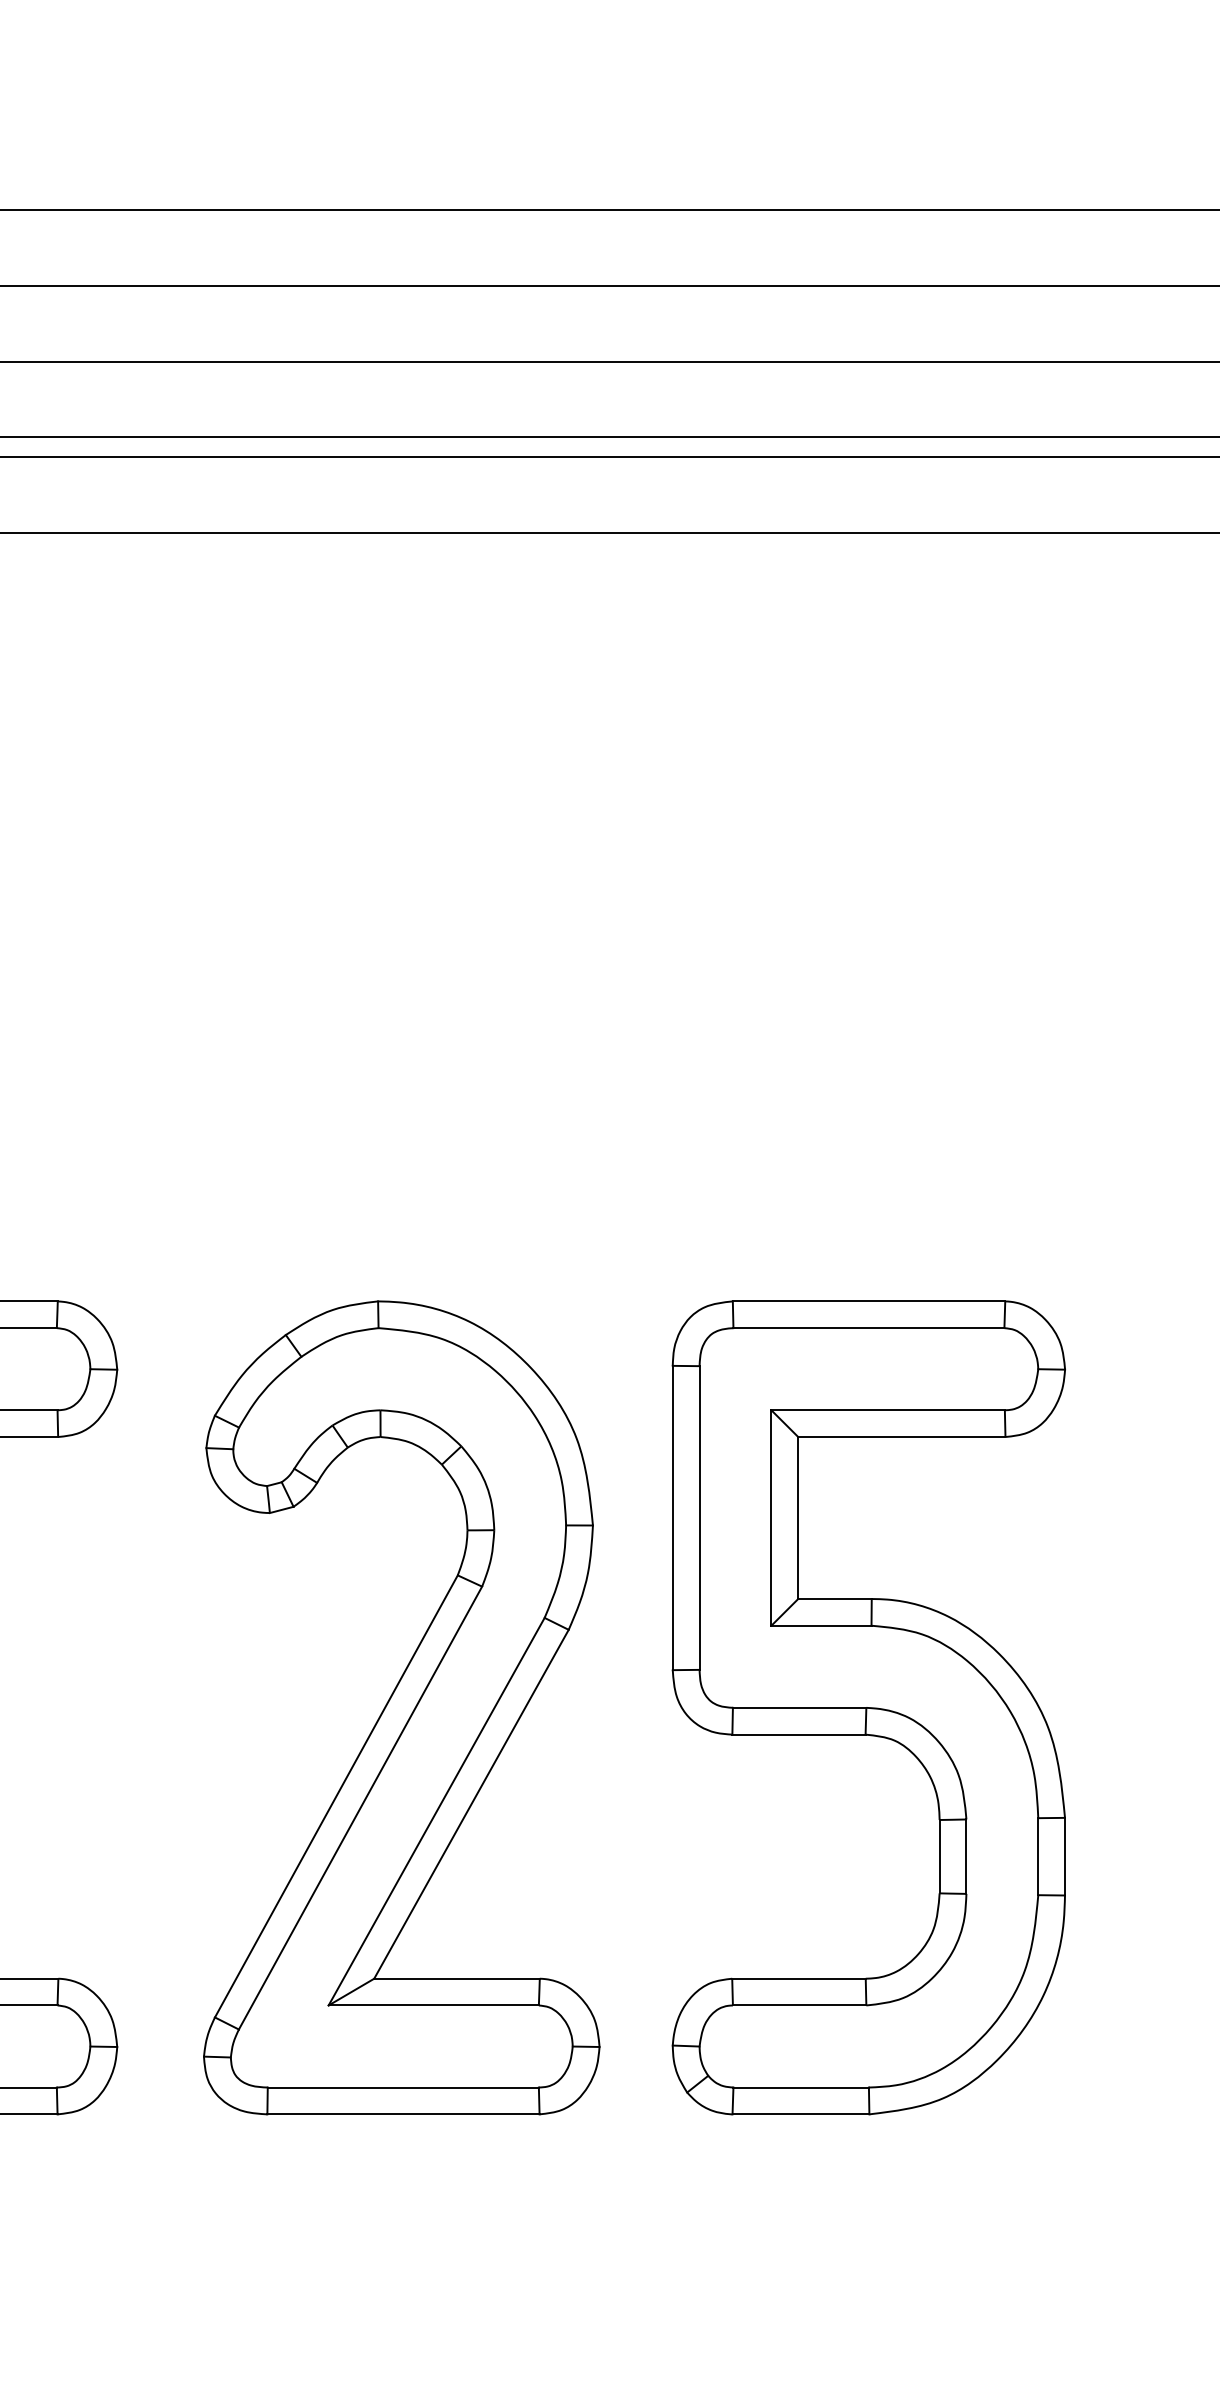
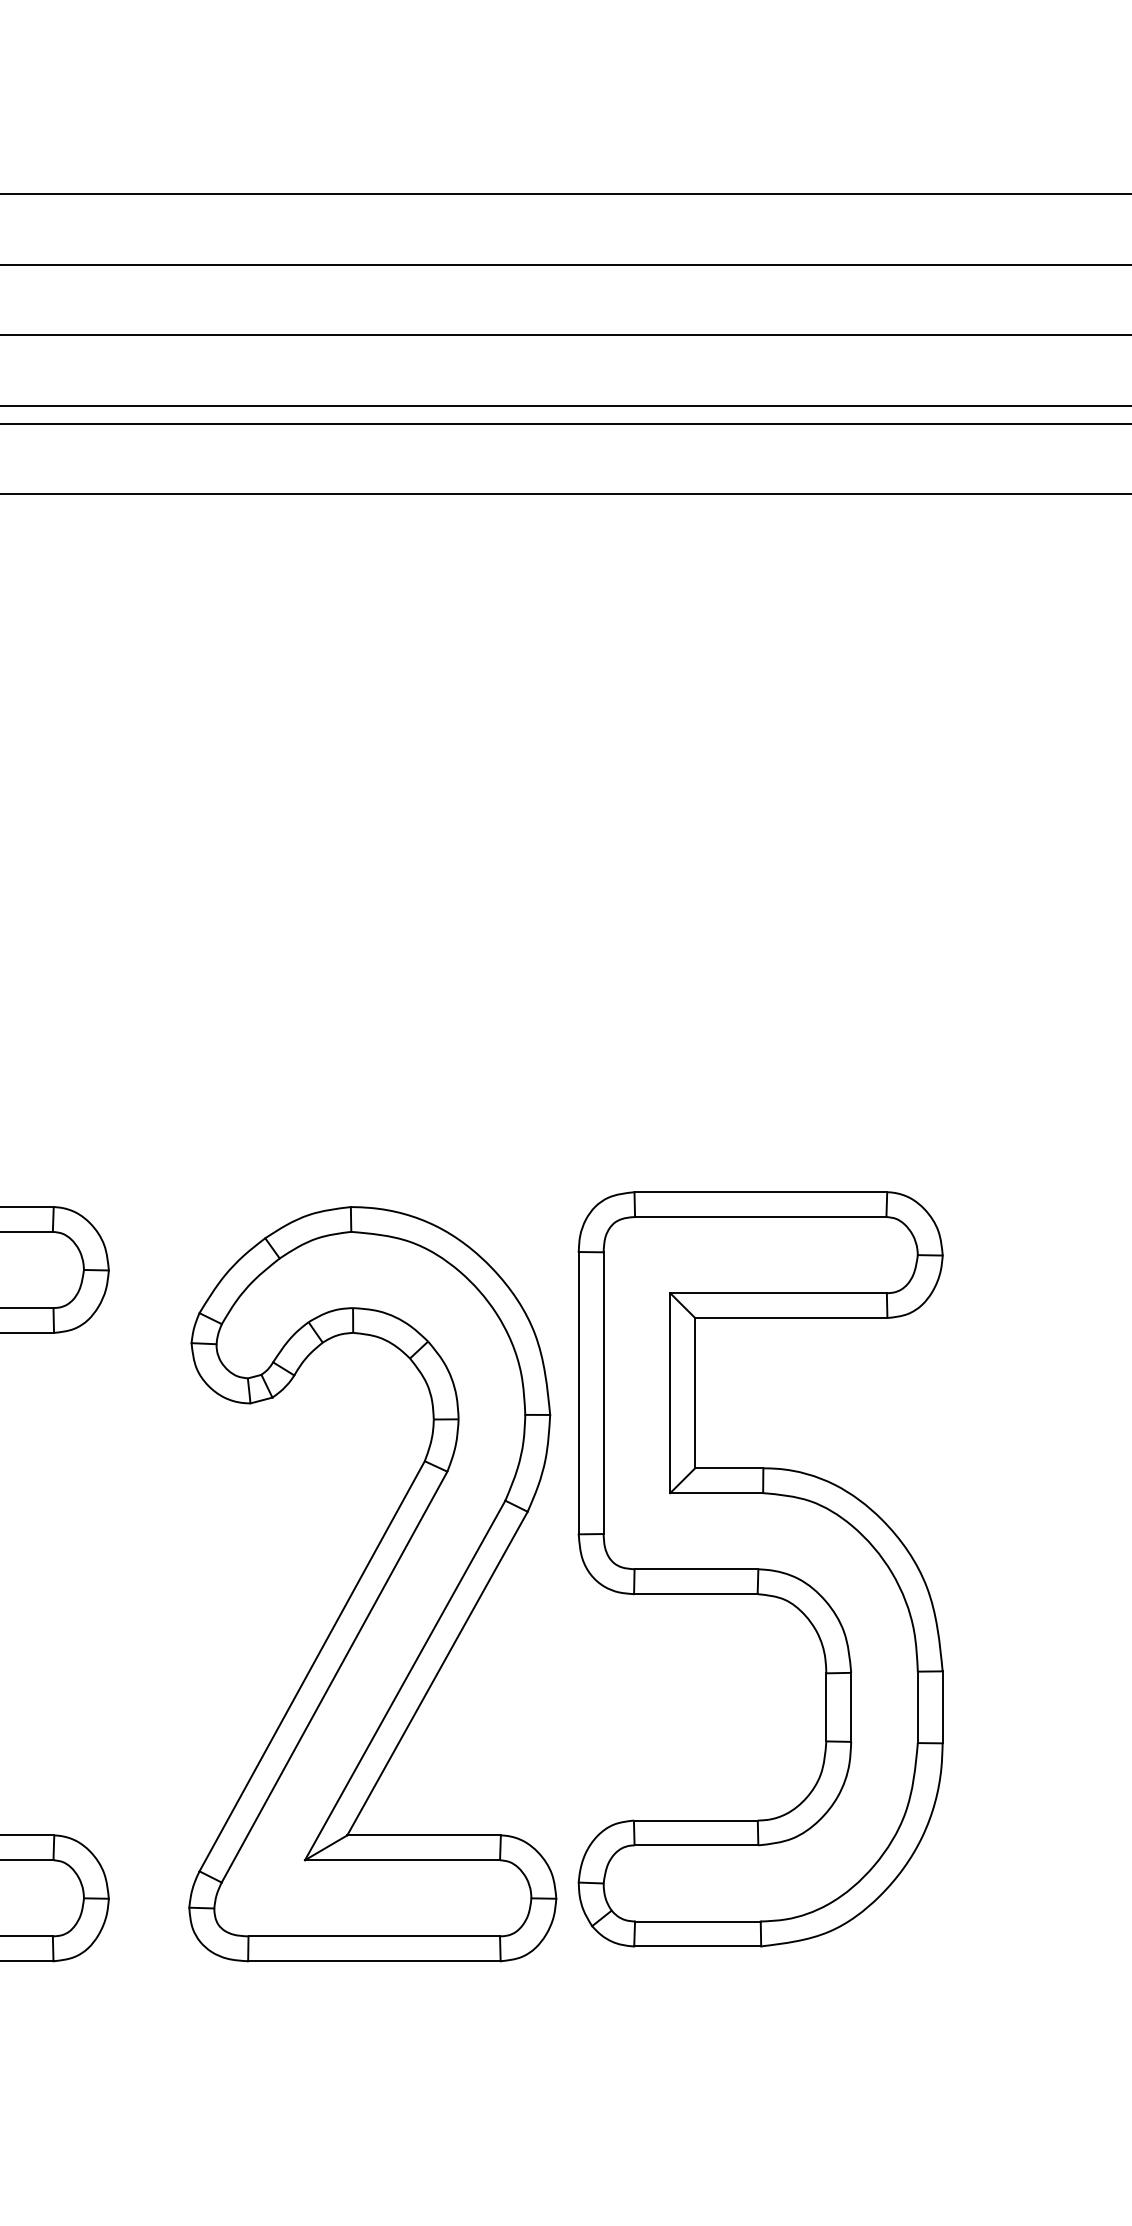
part: (868, 1707) -> (760, 1568), moved

